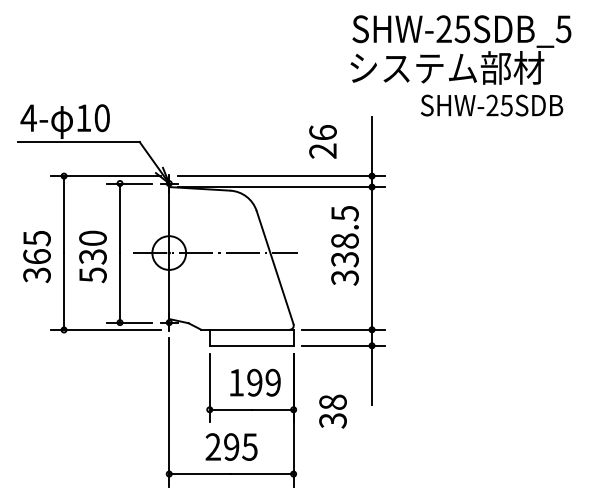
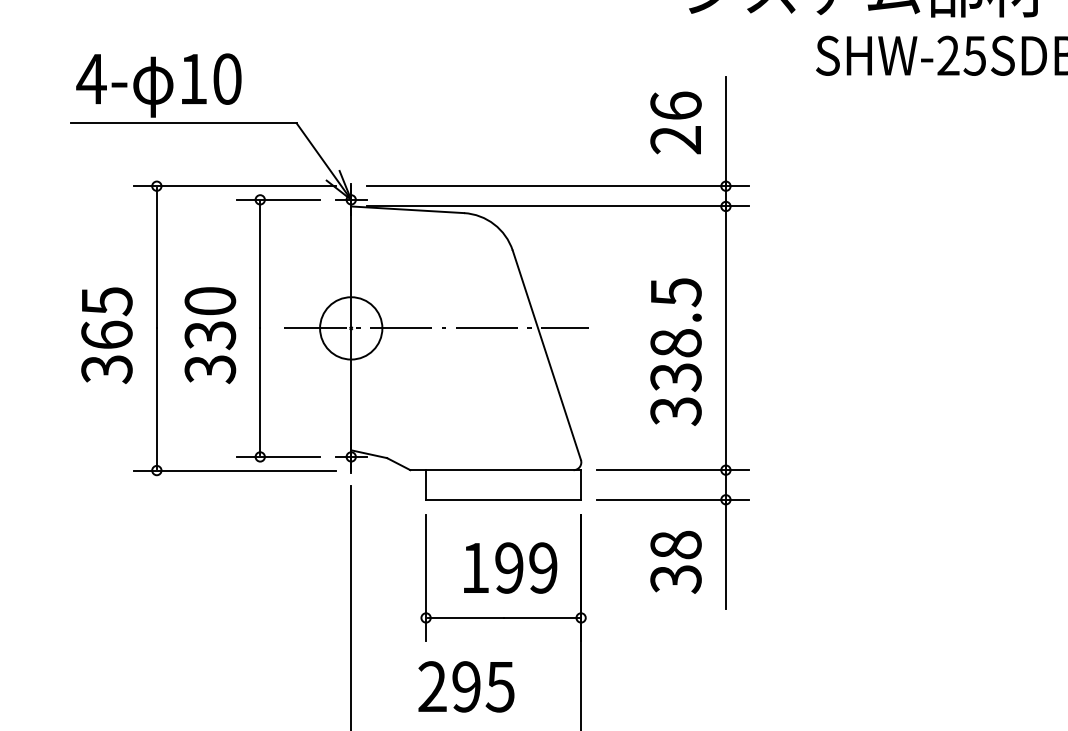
text: (322, 141) -> (675, 122), moved
text: (344, 245) -> (675, 351), moved
text: (92, 274) -> (209, 367), 530 -> 330
text: (332, 411) -> (675, 562), moved

